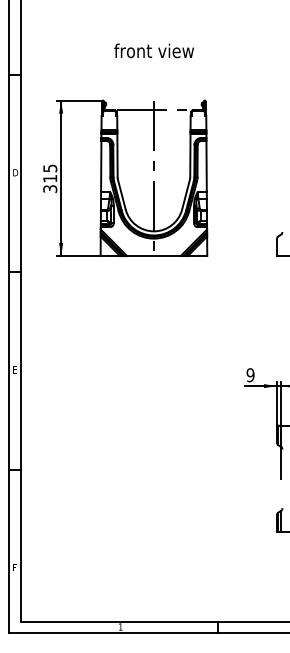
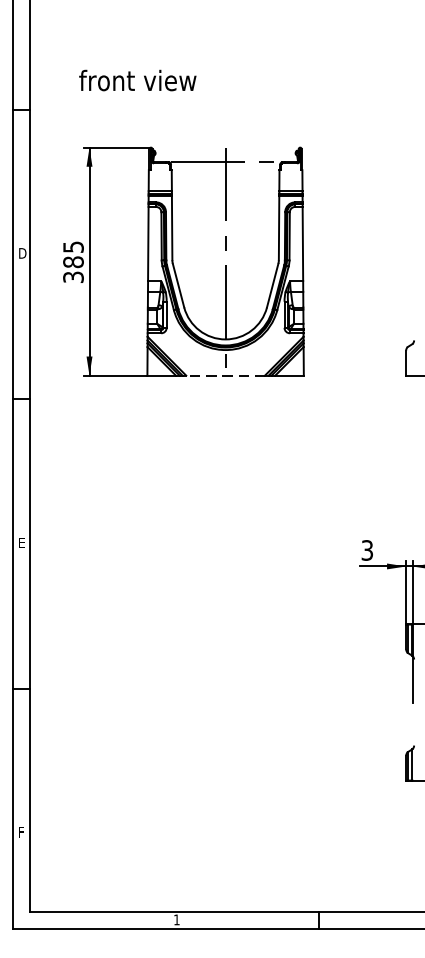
text: (153, 50) -> (136, 79), moved
text: (50, 178) -> (73, 261), 315 -> 385
line: (153, 256) -> (224, 376), solid -> dashed
text: (250, 375) -> (367, 550), 9 -> 3

